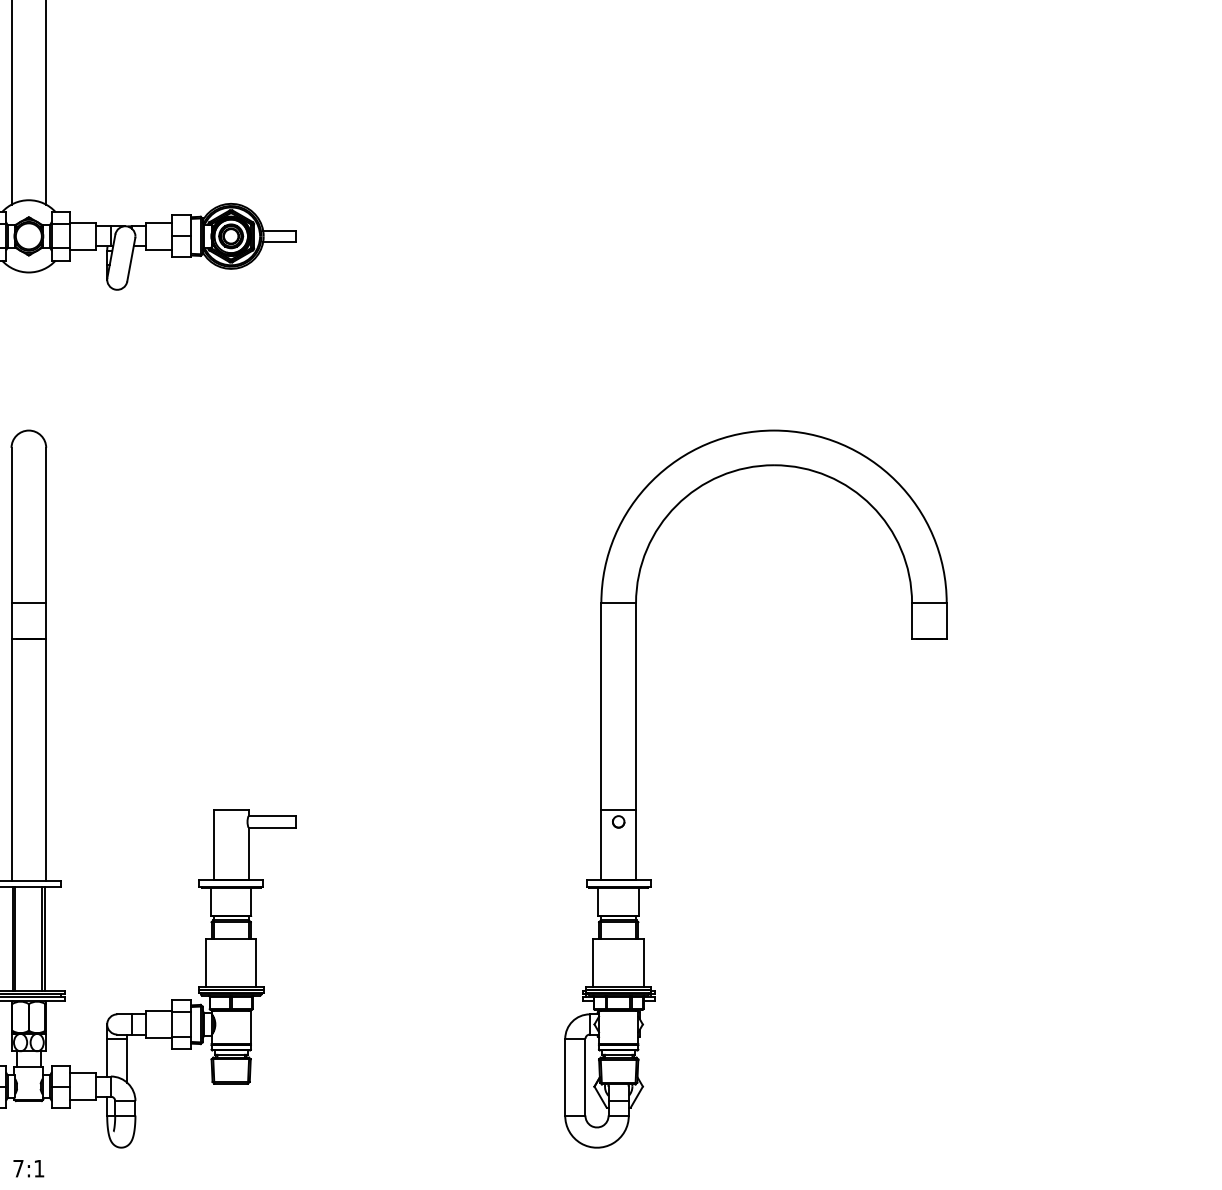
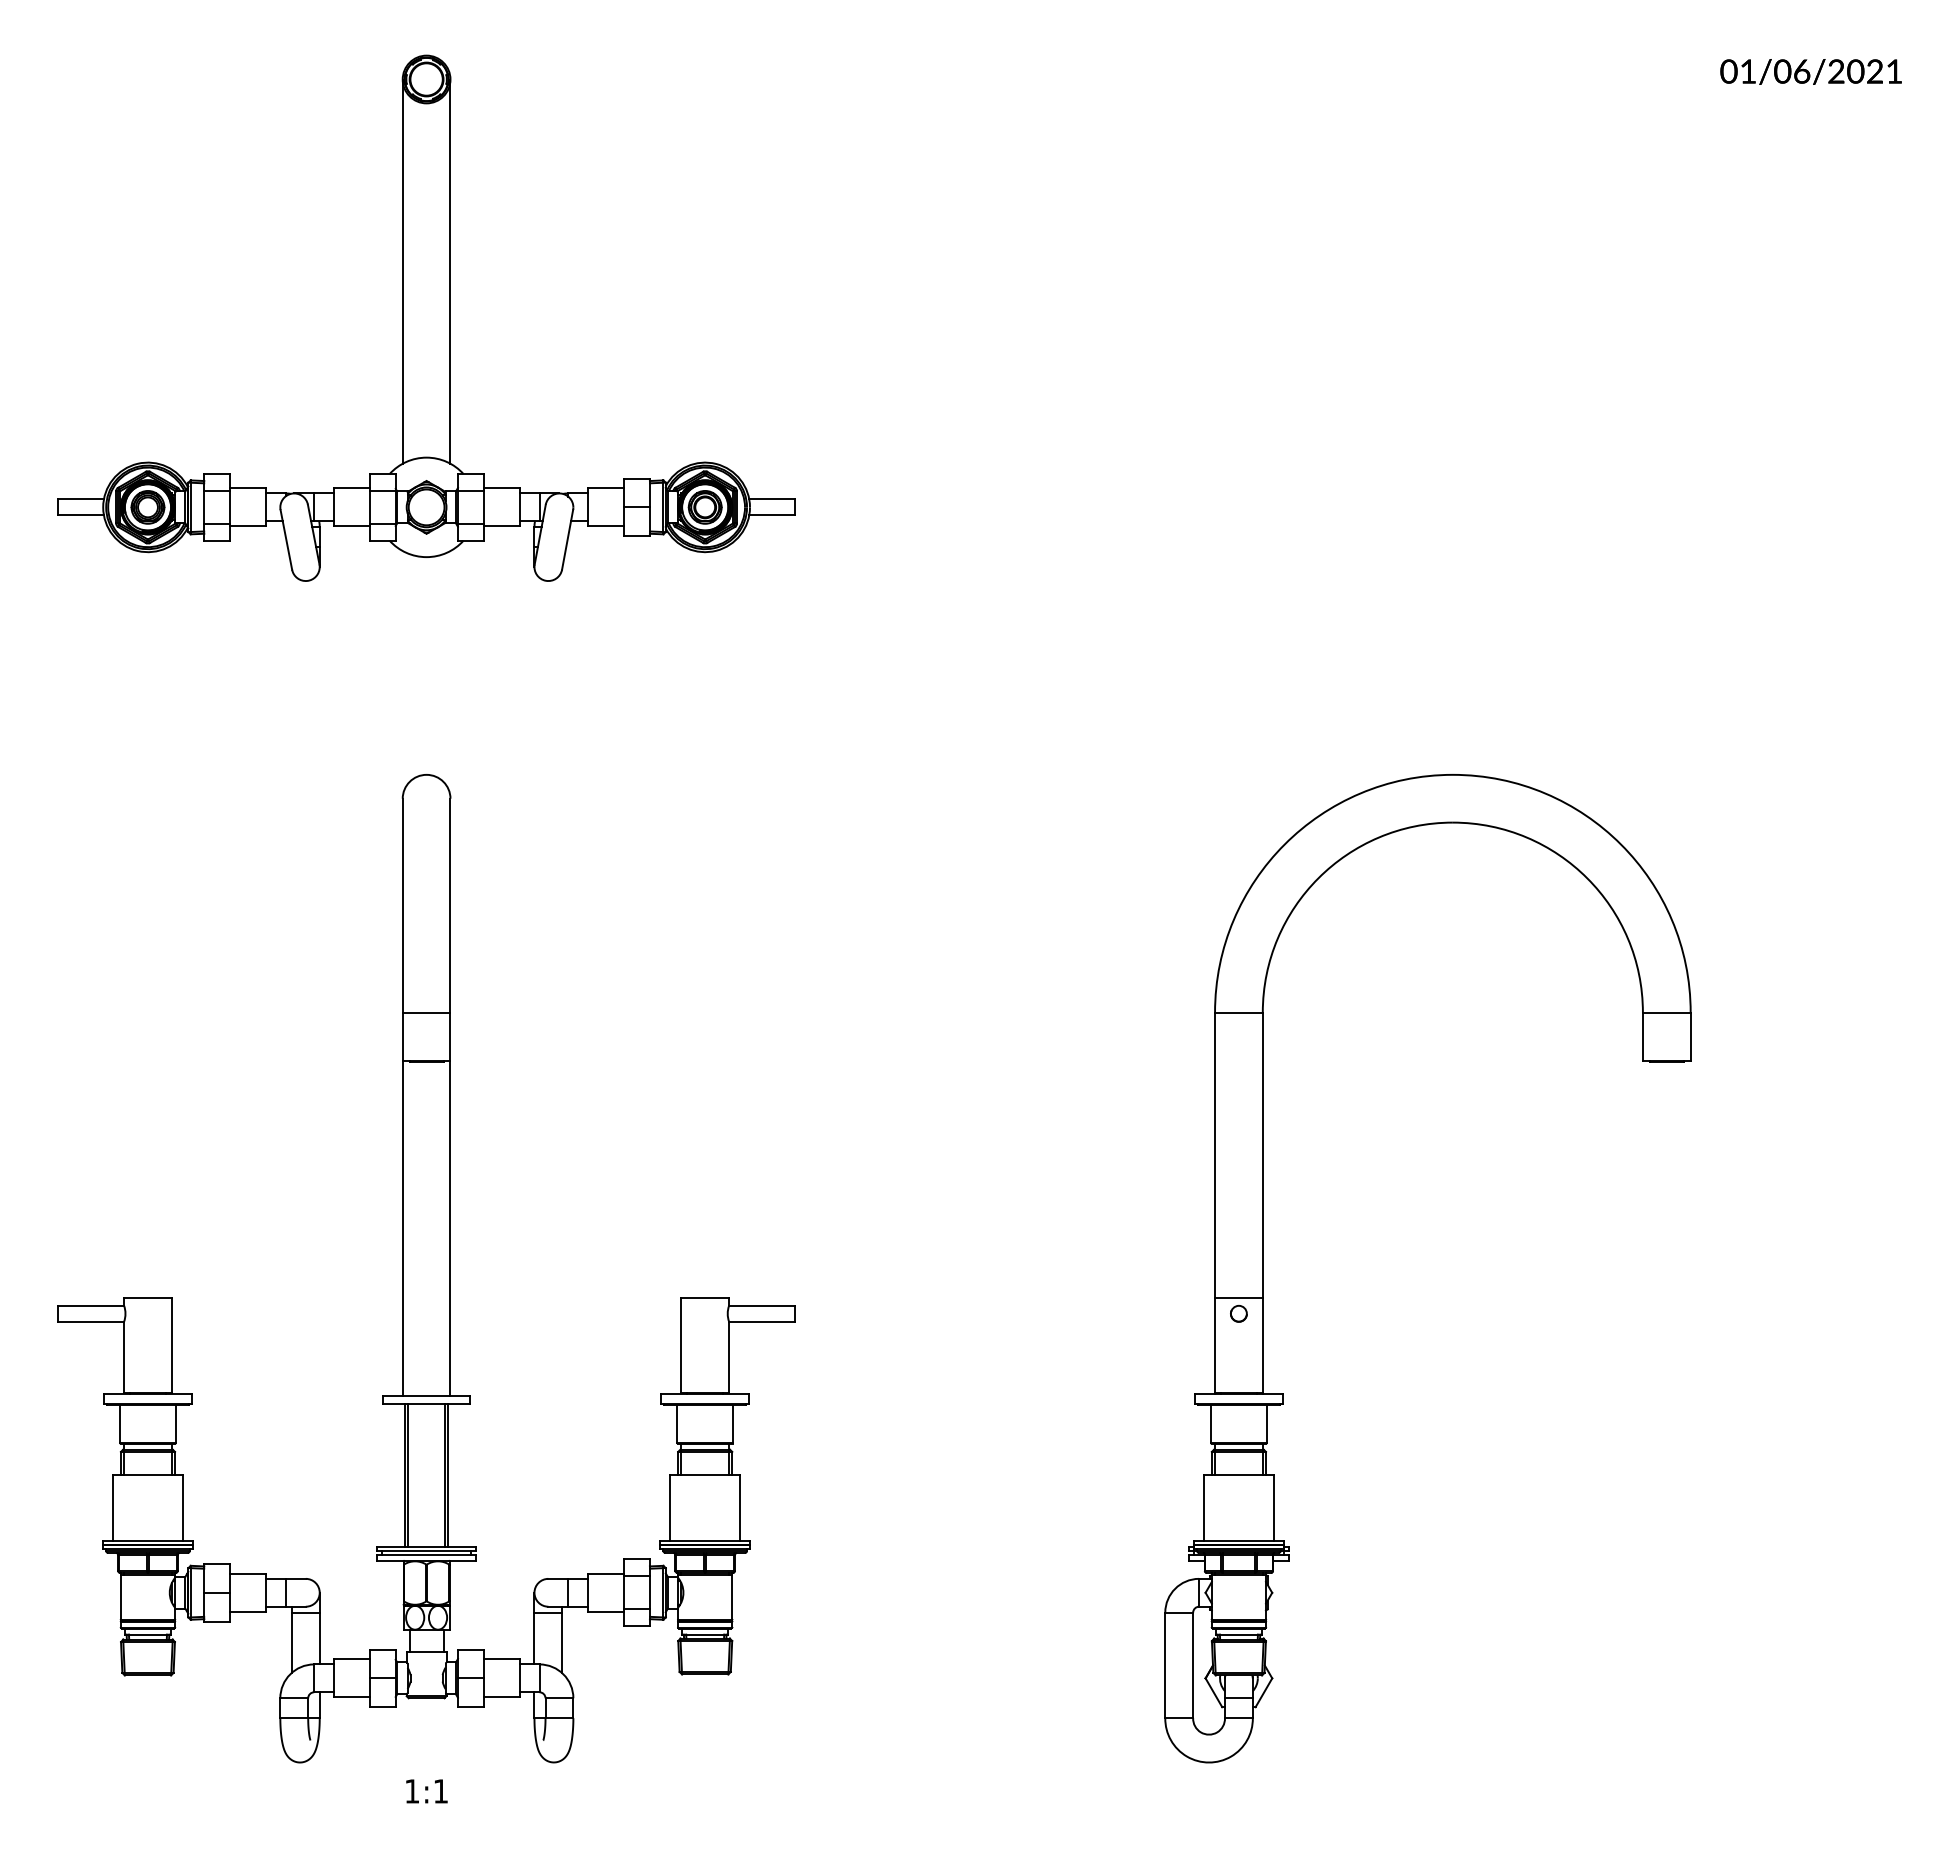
text: (18, 1168) -> (412, 1791), 7:1 -> 1:1

